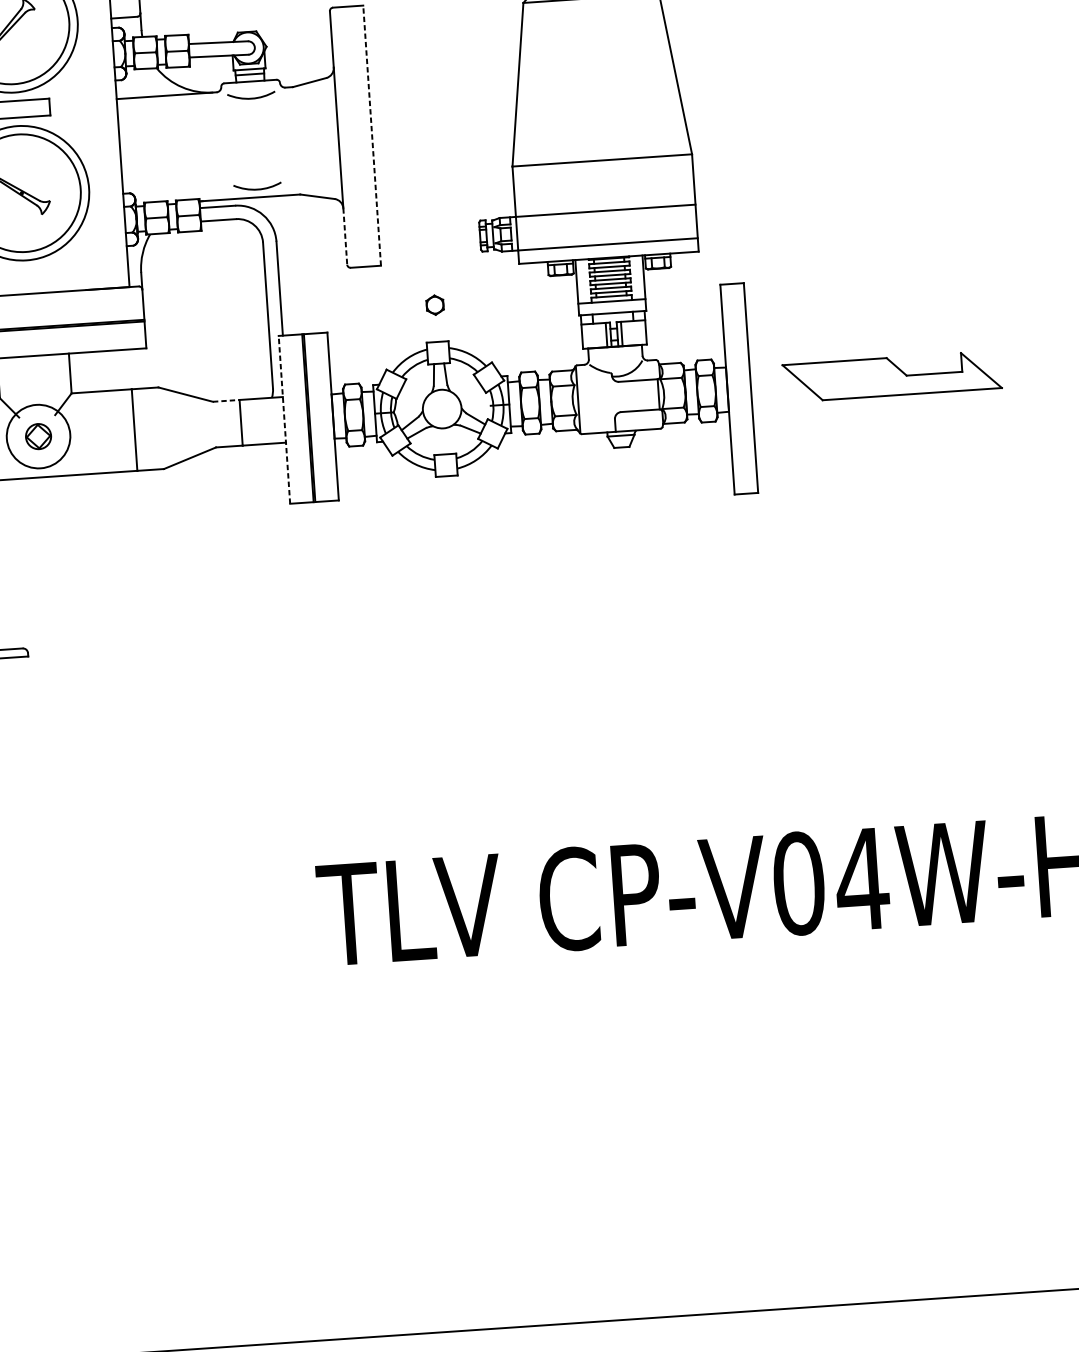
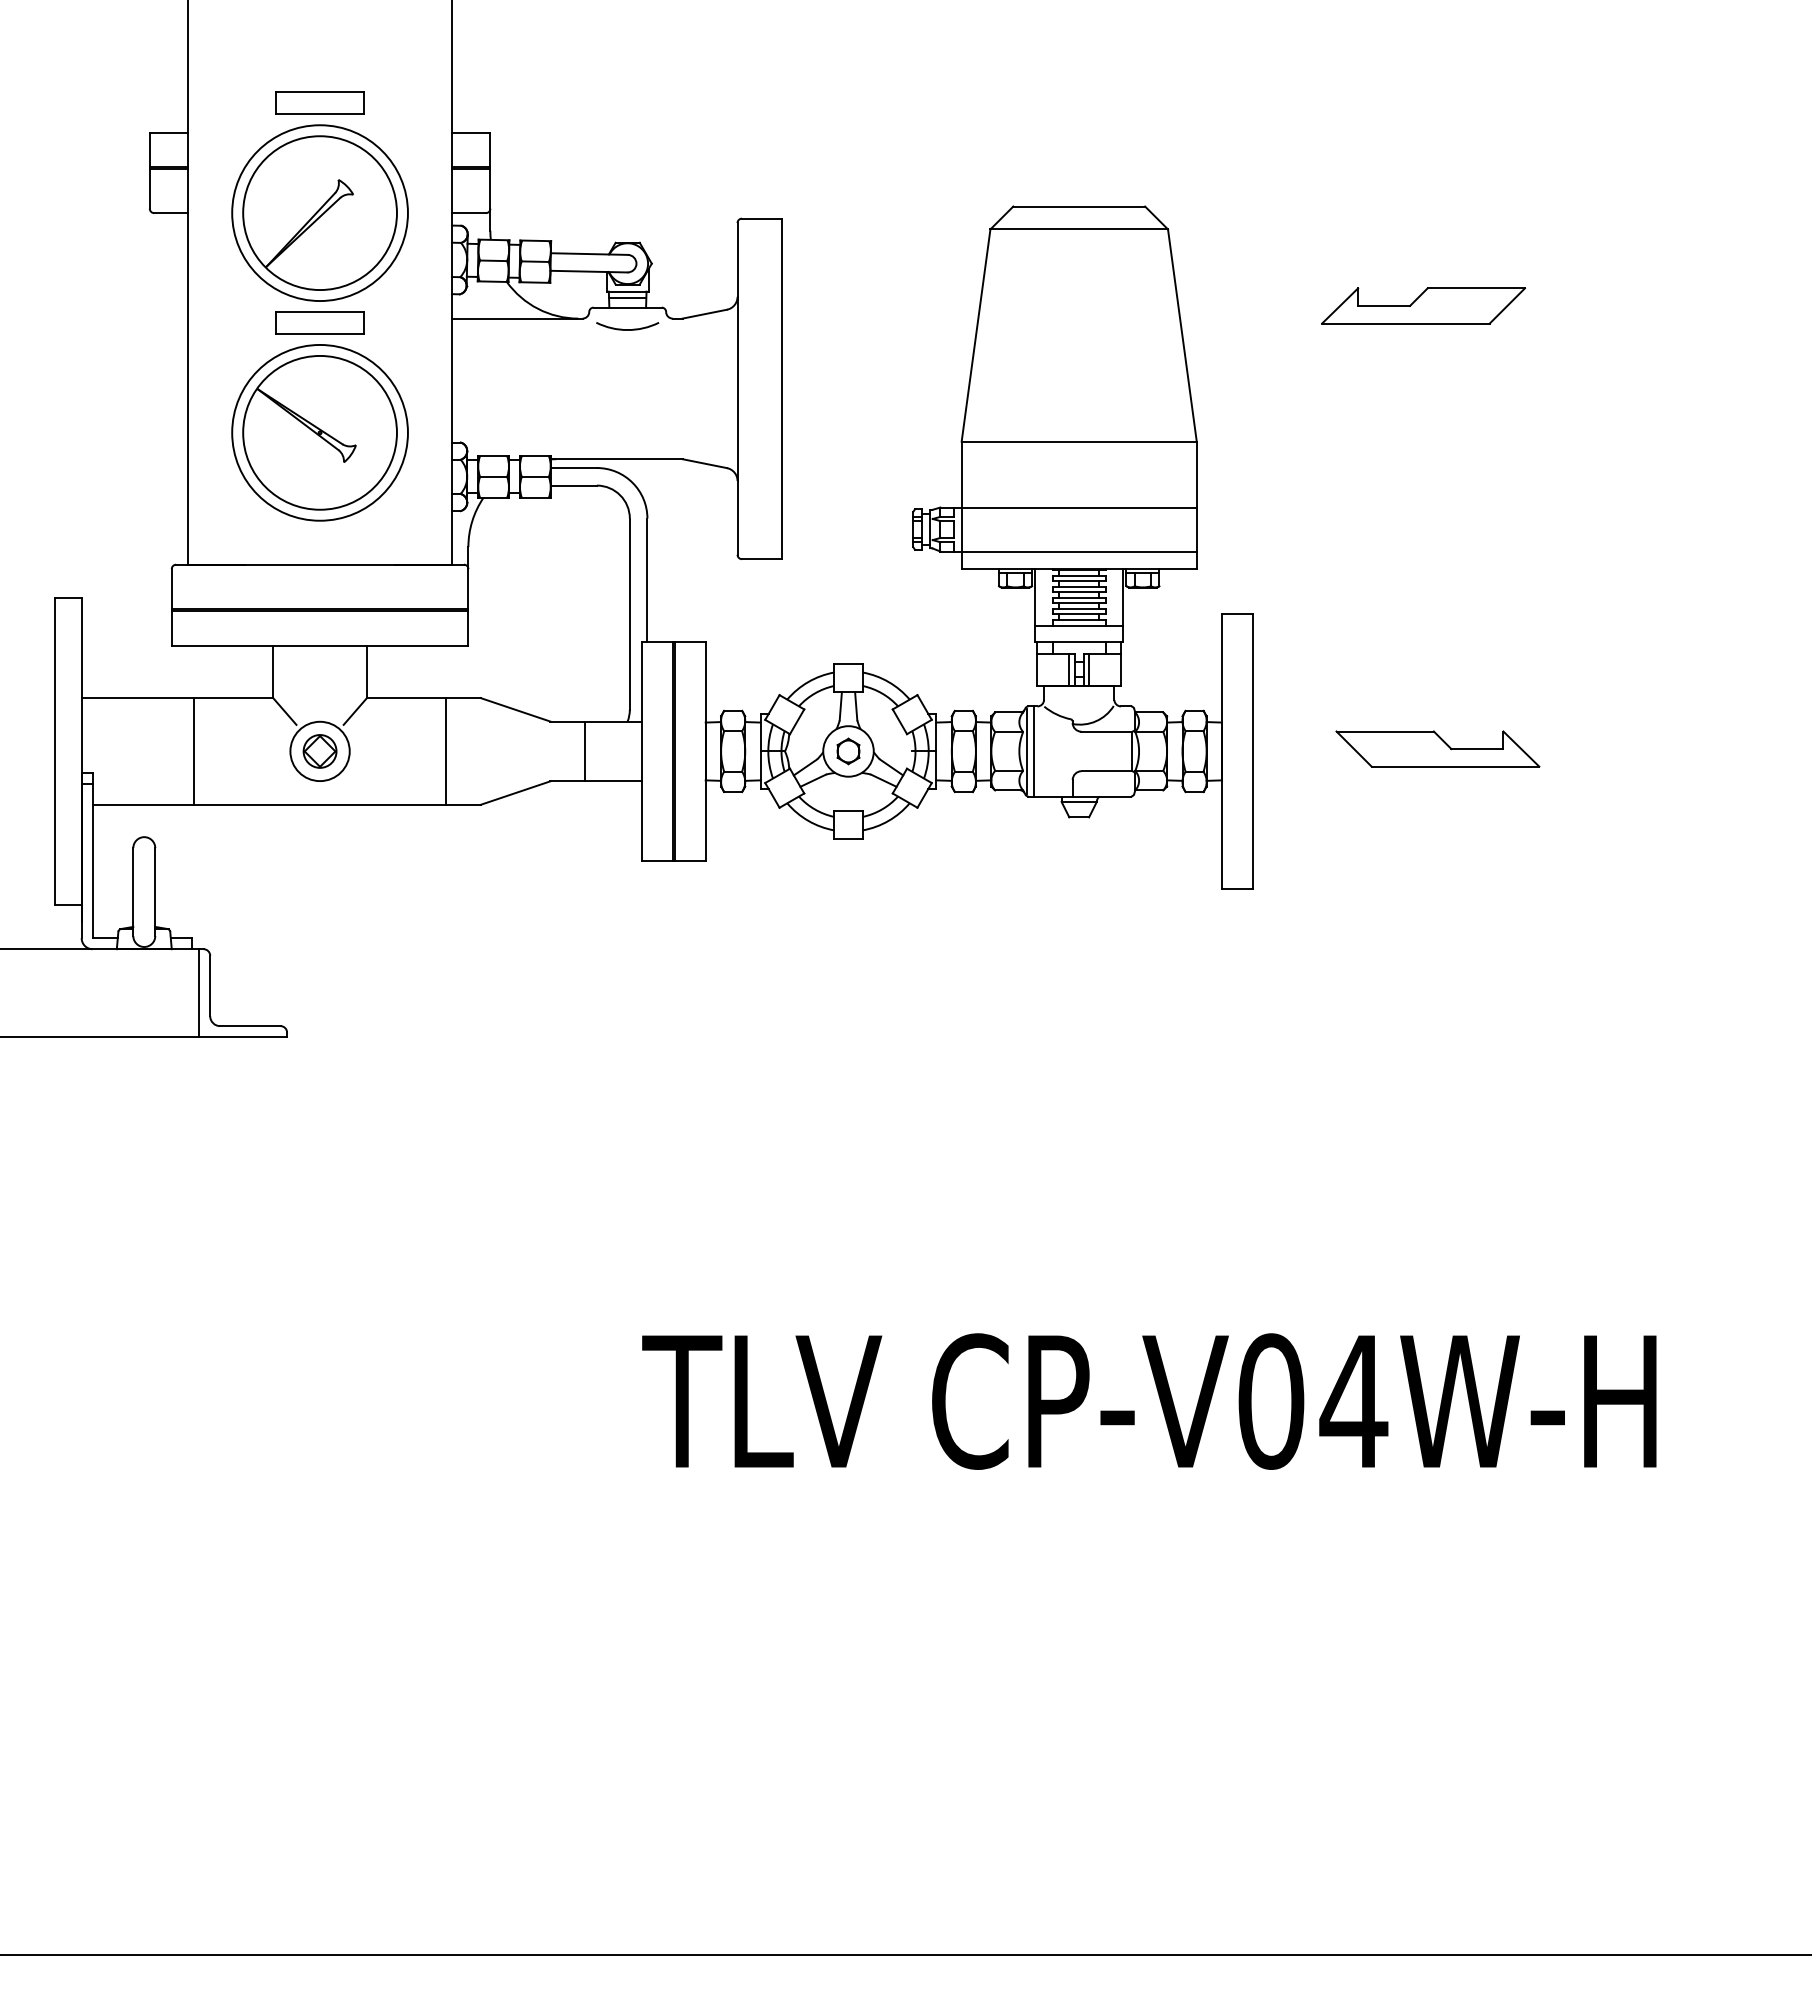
part: (858, 38) -> (1423, 305), added
line: (372, 135) -> (781, 388), dashed -> solid
arc: (257, 189) -> (627, 448), removed
line: (345, 236) -> (737, 517), dashed -> solid
part: (435, 305) -> (848, 751), moved
part: (891, 376) -> (1437, 748), size x0.71
line: (584, 399) -> (1034, 751), added
line: (226, 400) -> (568, 721), dashed -> solid
line: (284, 419) -> (641, 751), dashed -> solid
circle: (38, 436) -> (319, 751), size x0.71

